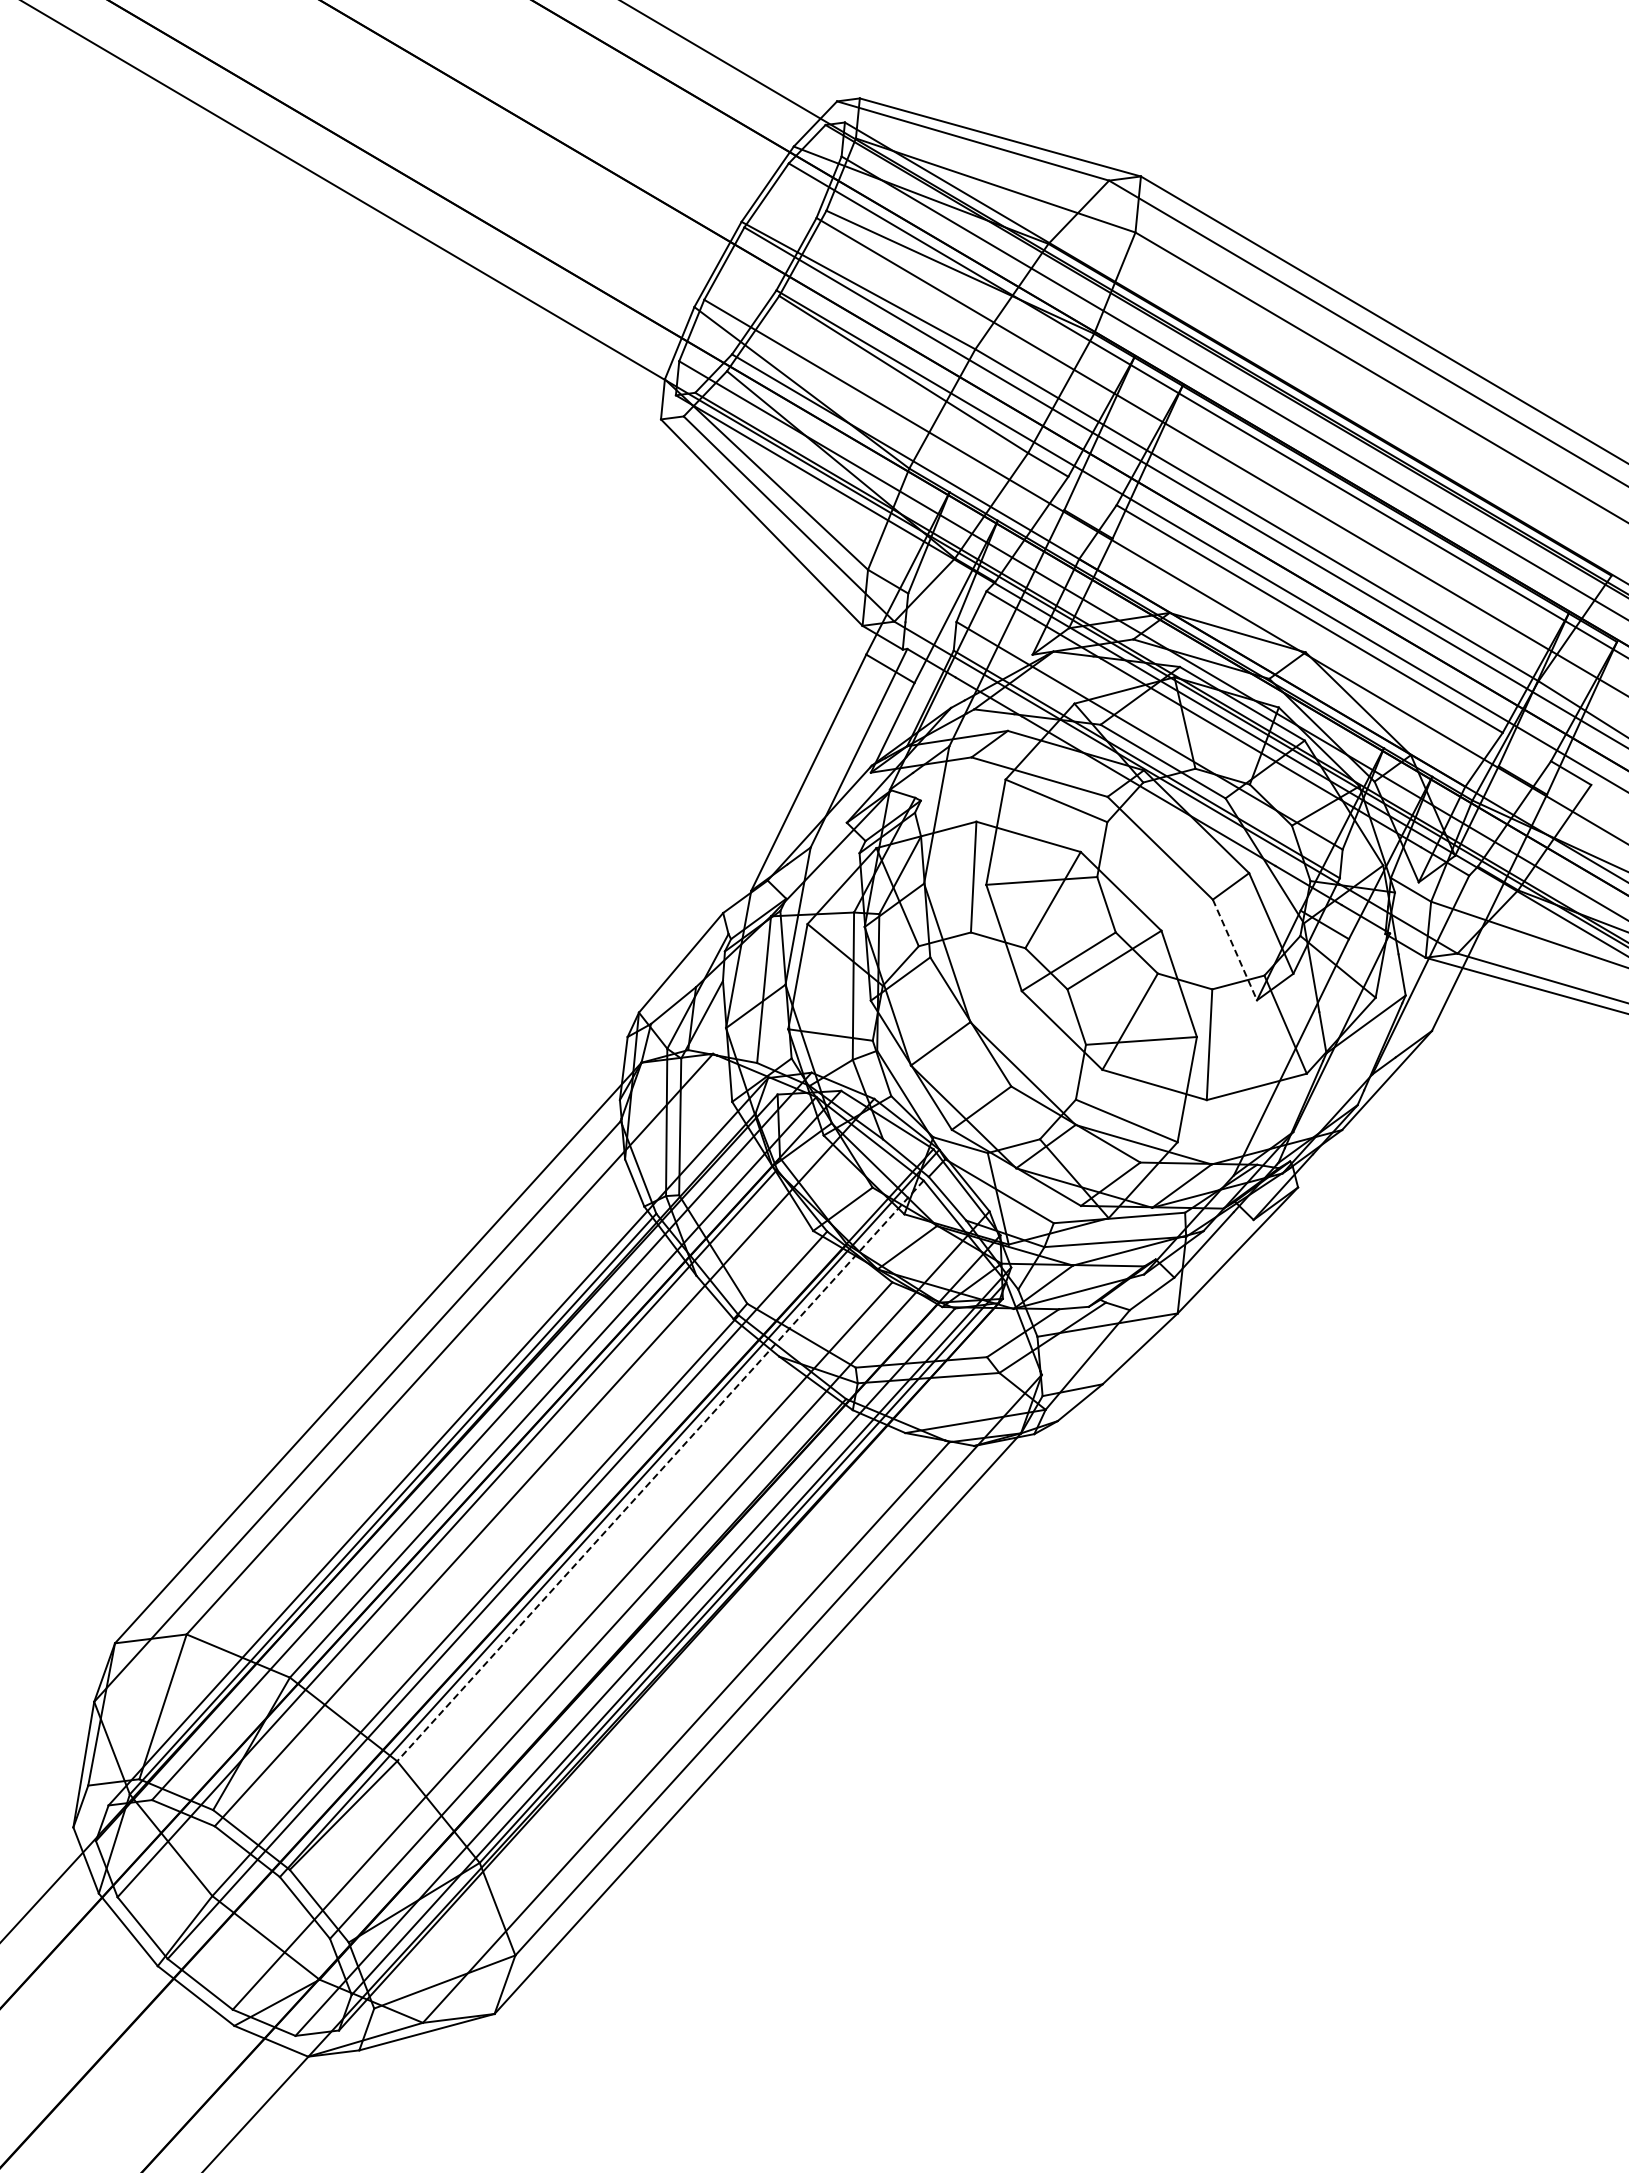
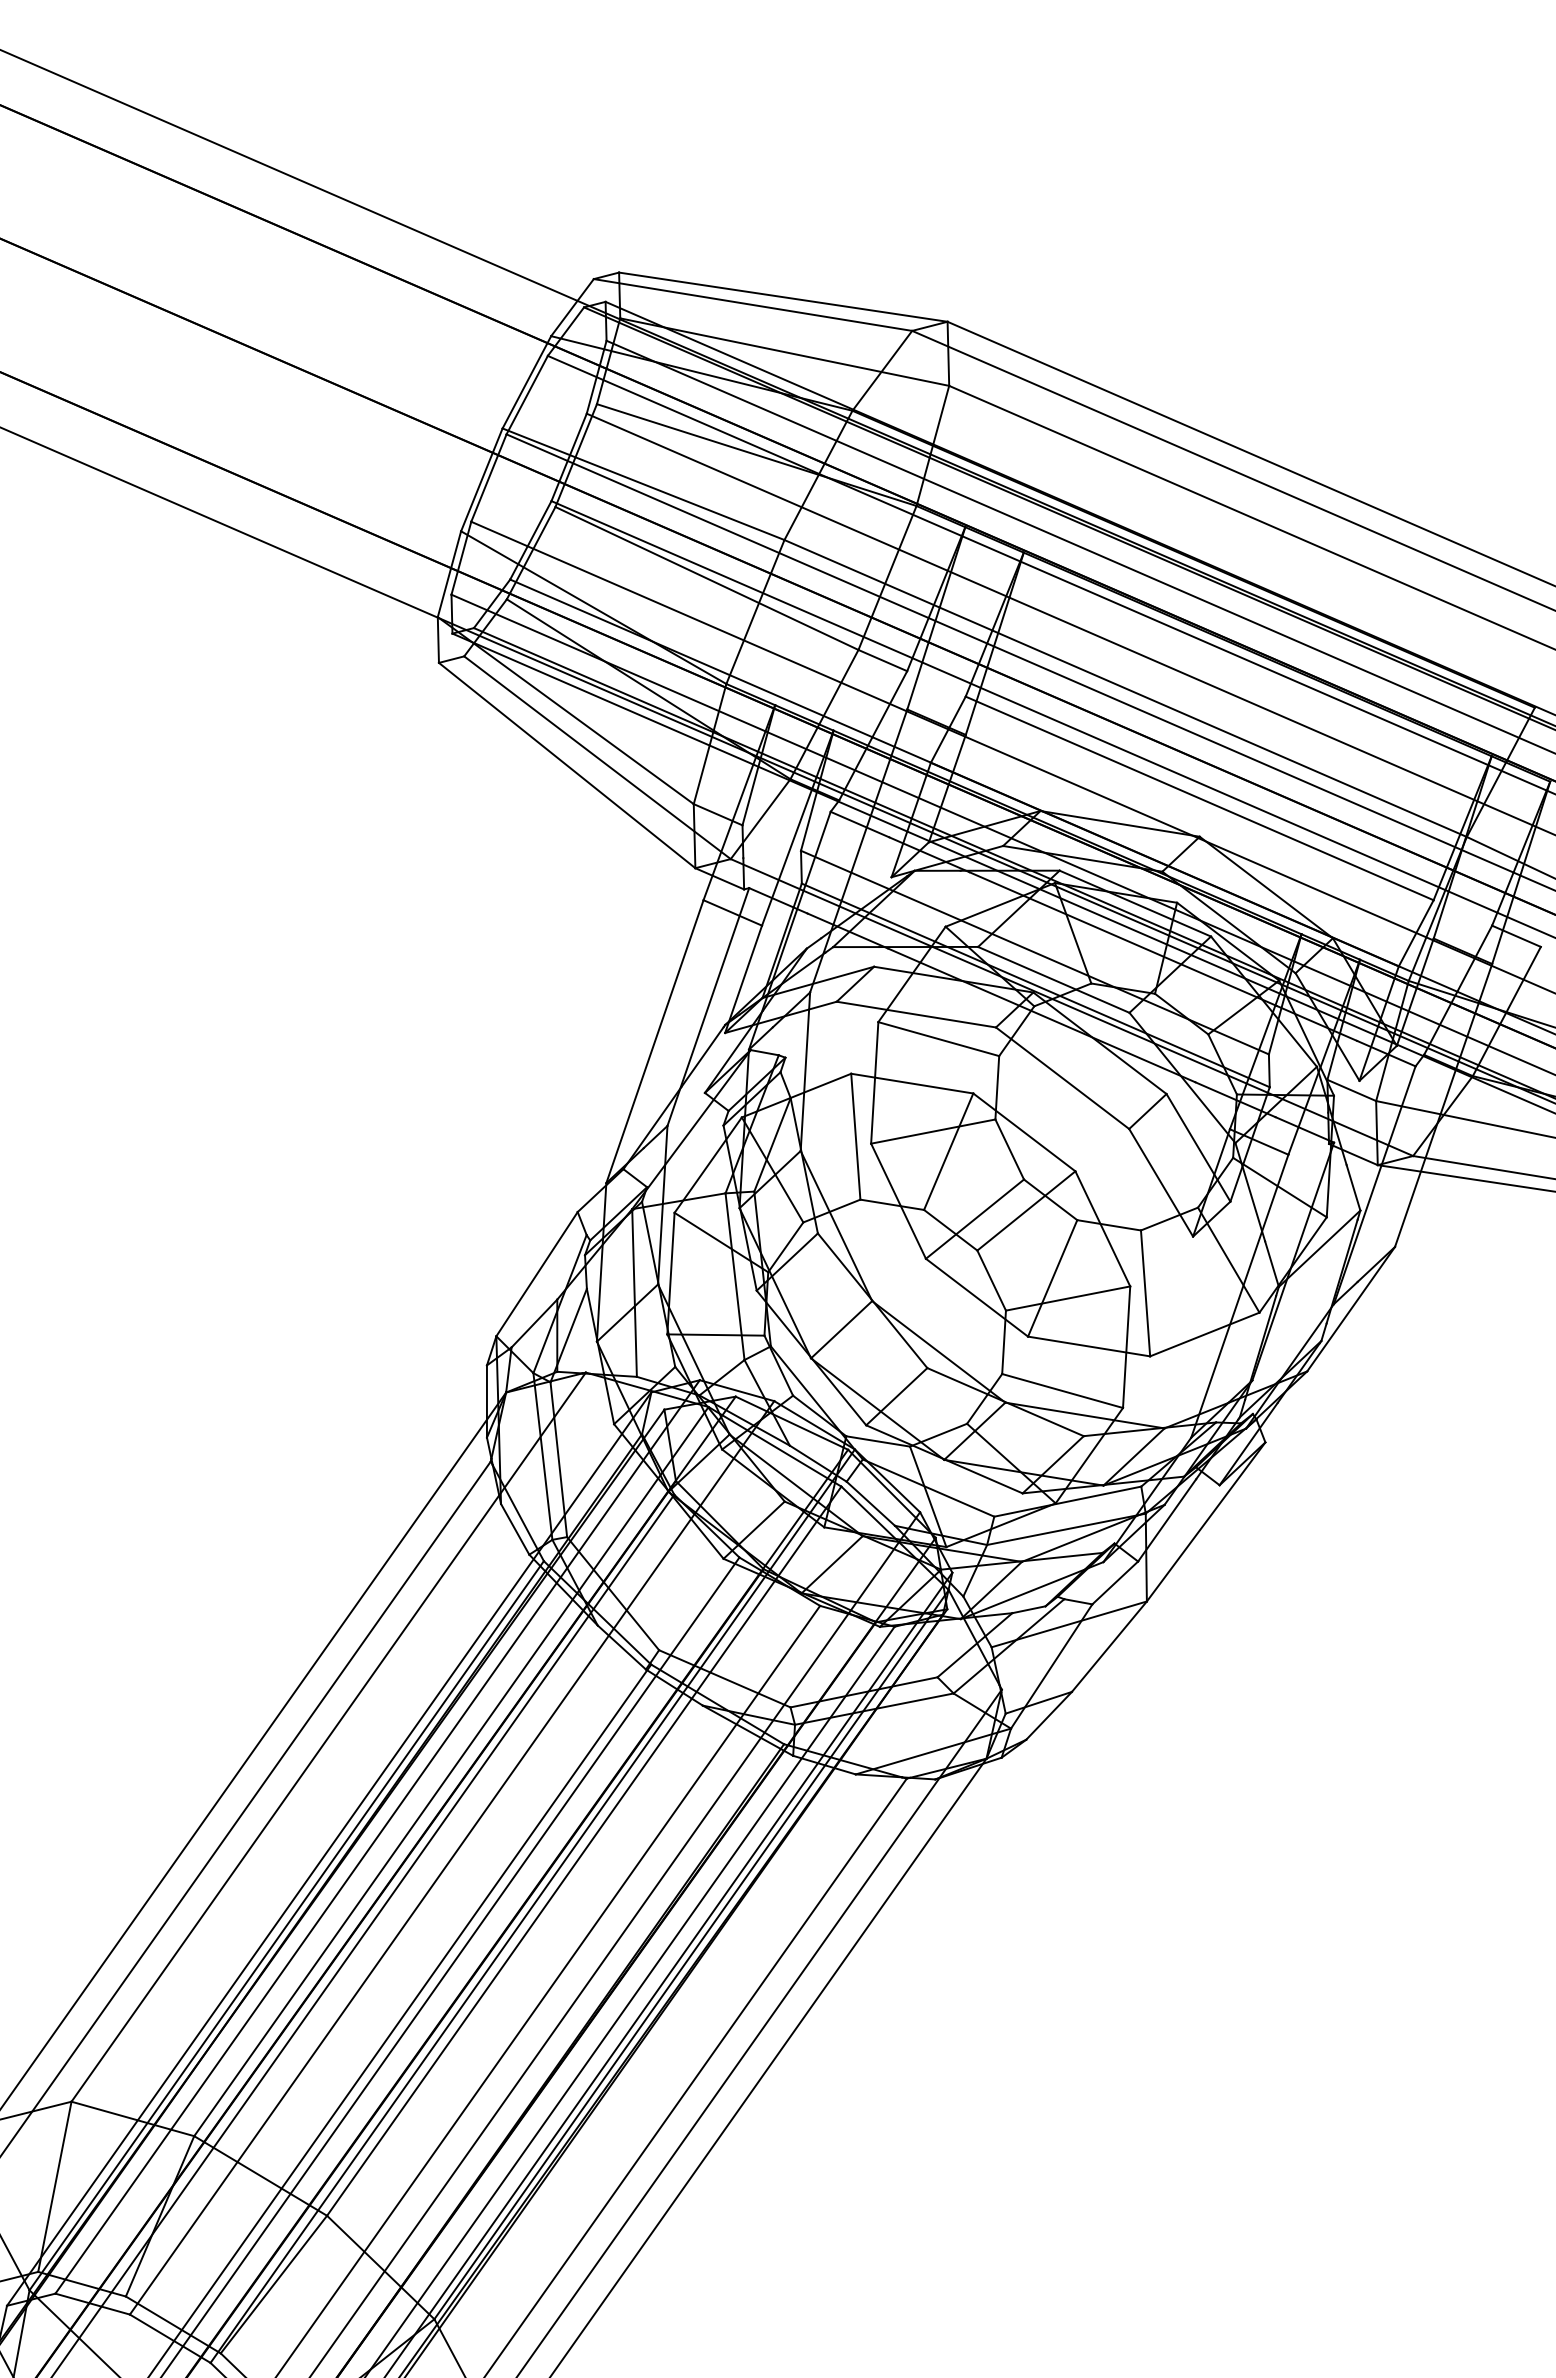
line: (1234, 949) -> (1160, 1182), dashed -> solid
line: (660, 1470) -> (584, 1850), dashed -> solid

